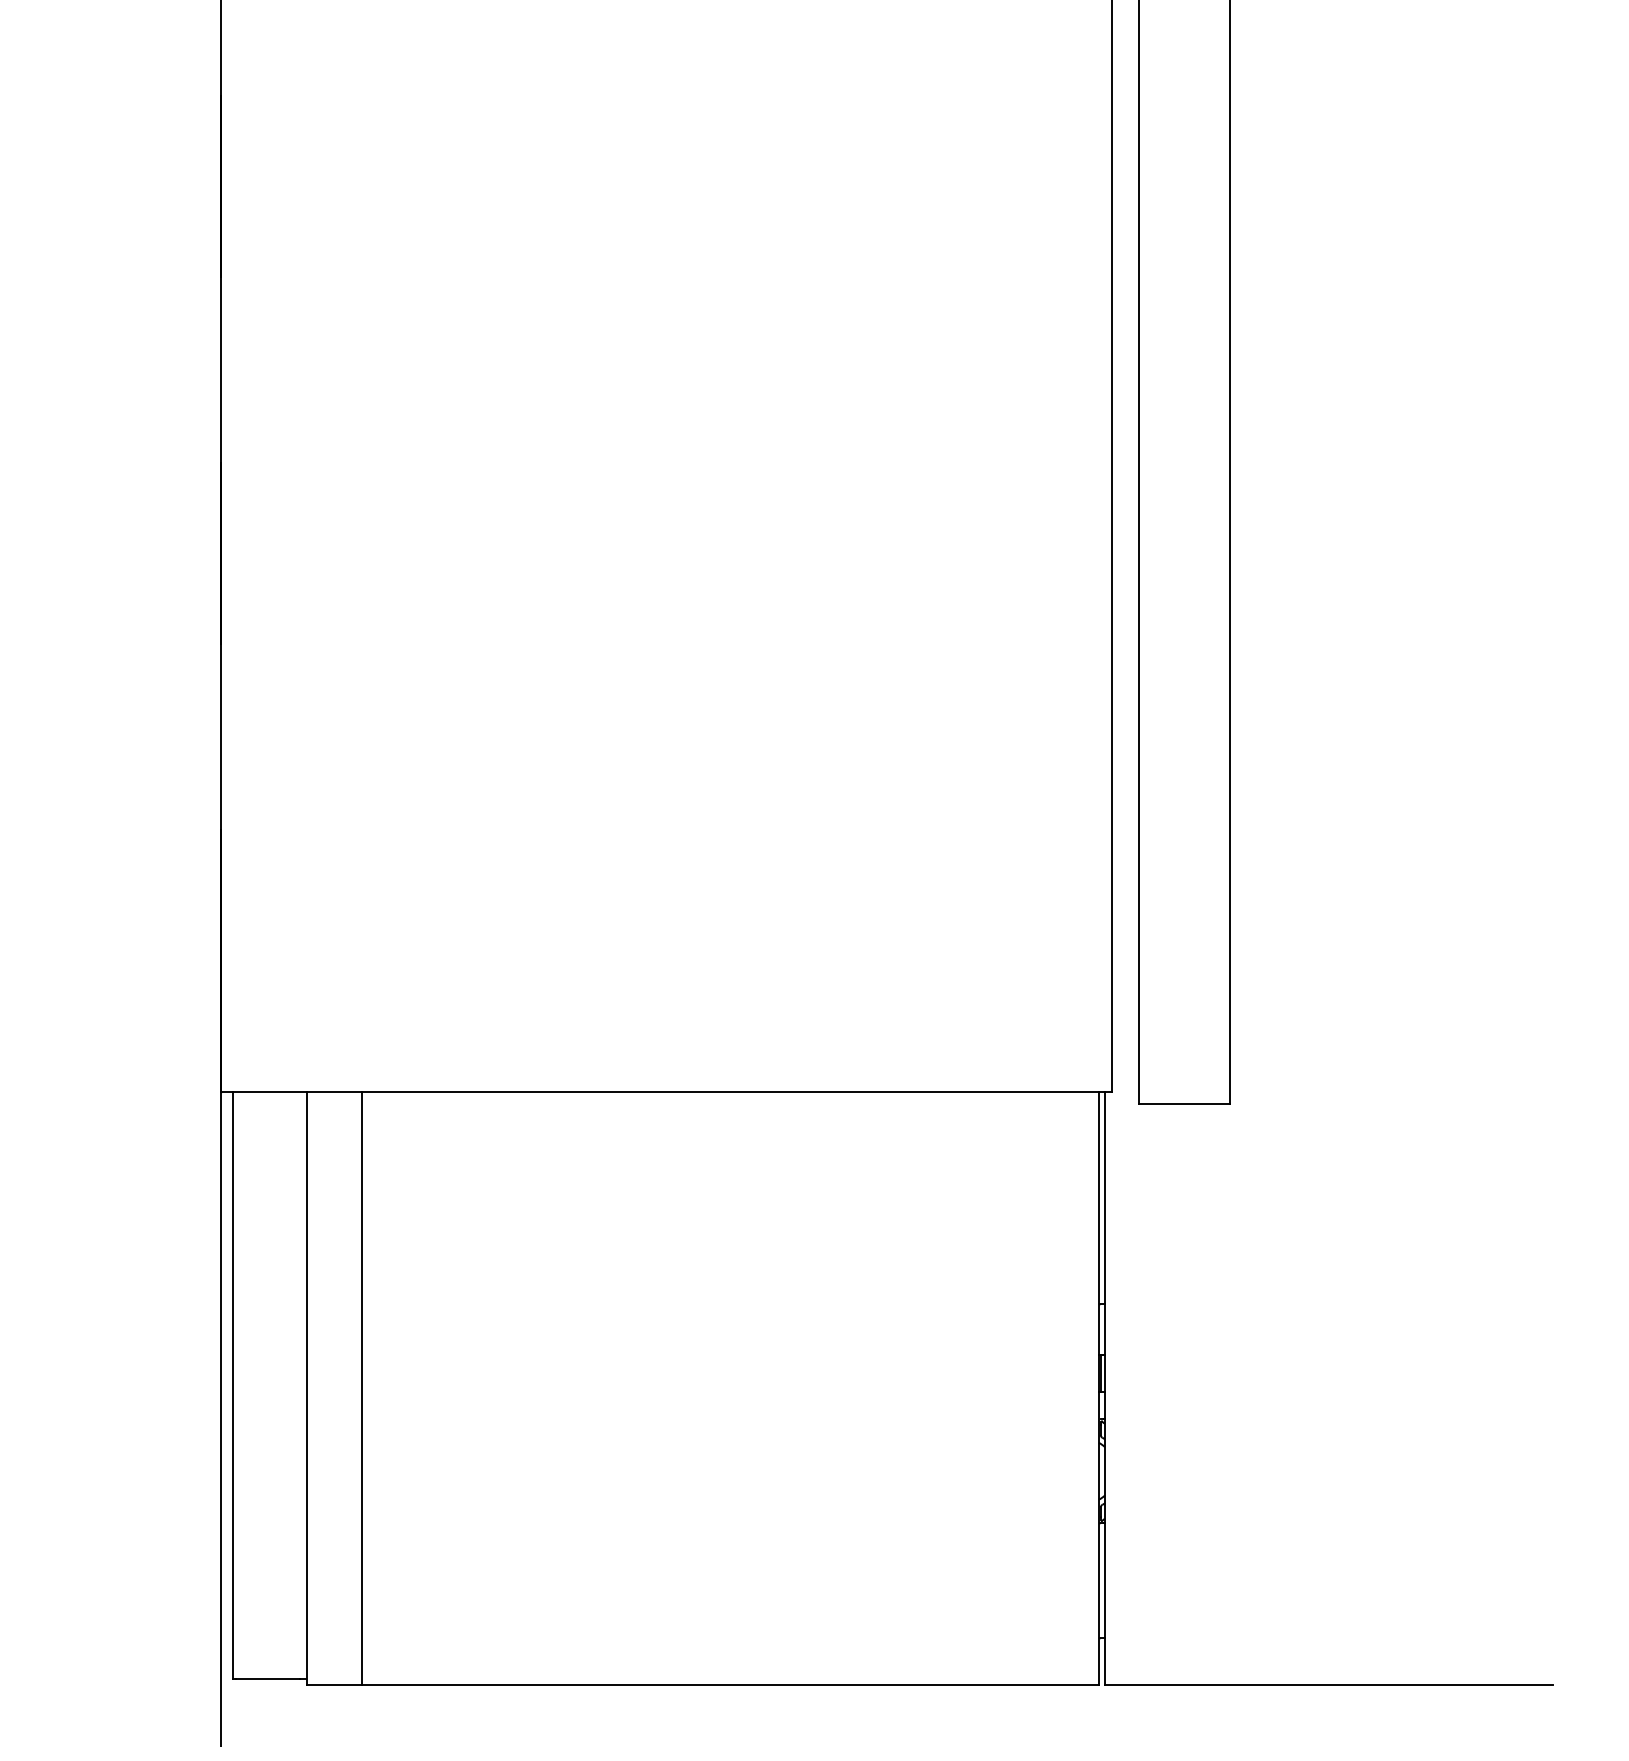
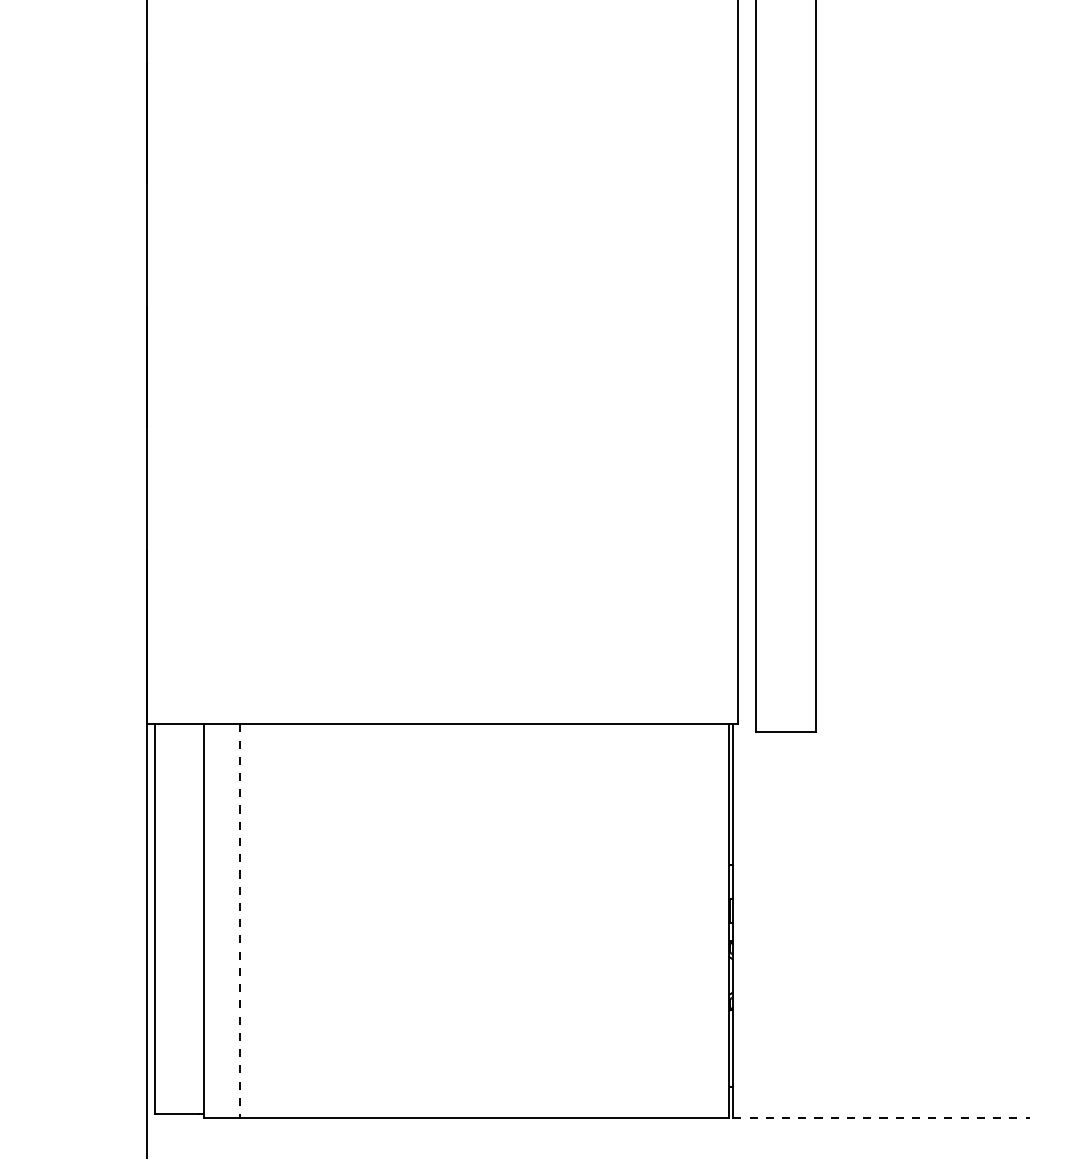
line: (362, 1389) -> (240, 921), solid -> dashed
line: (1328, 1686) -> (881, 1118), solid -> dashed

